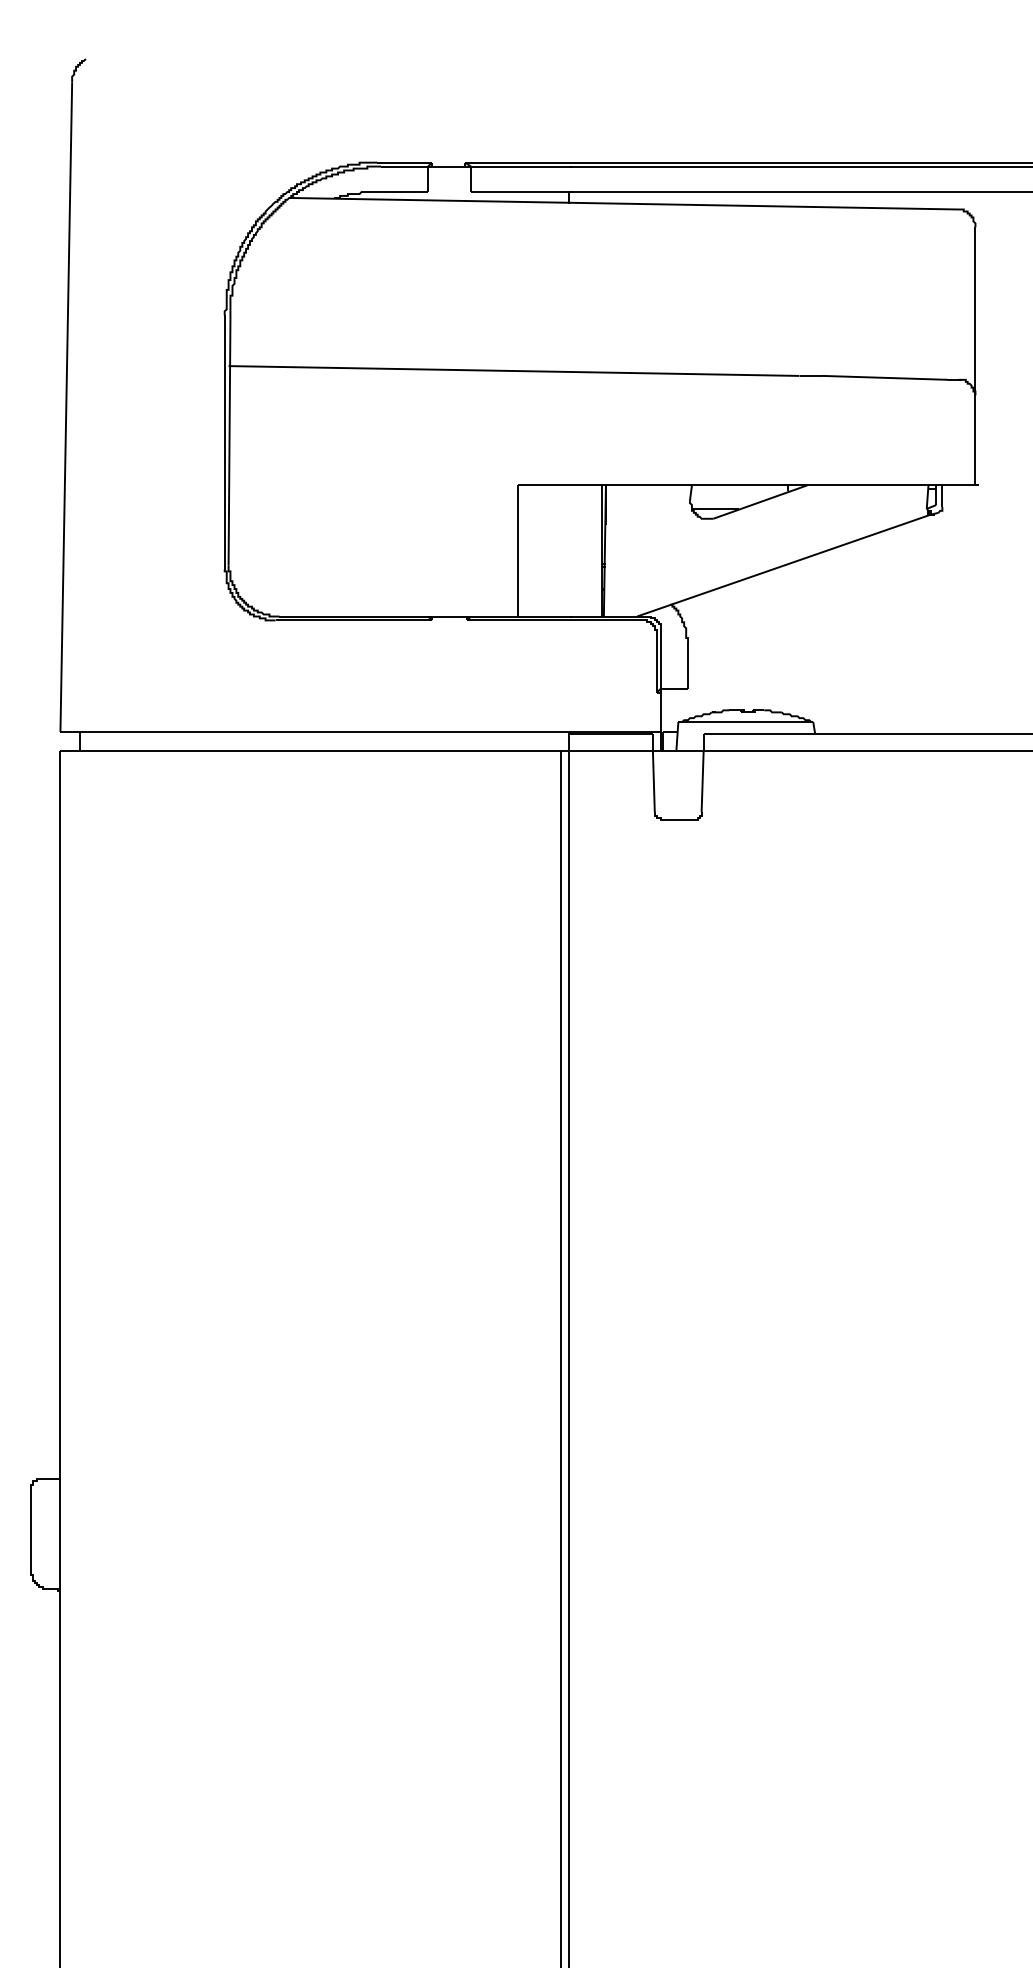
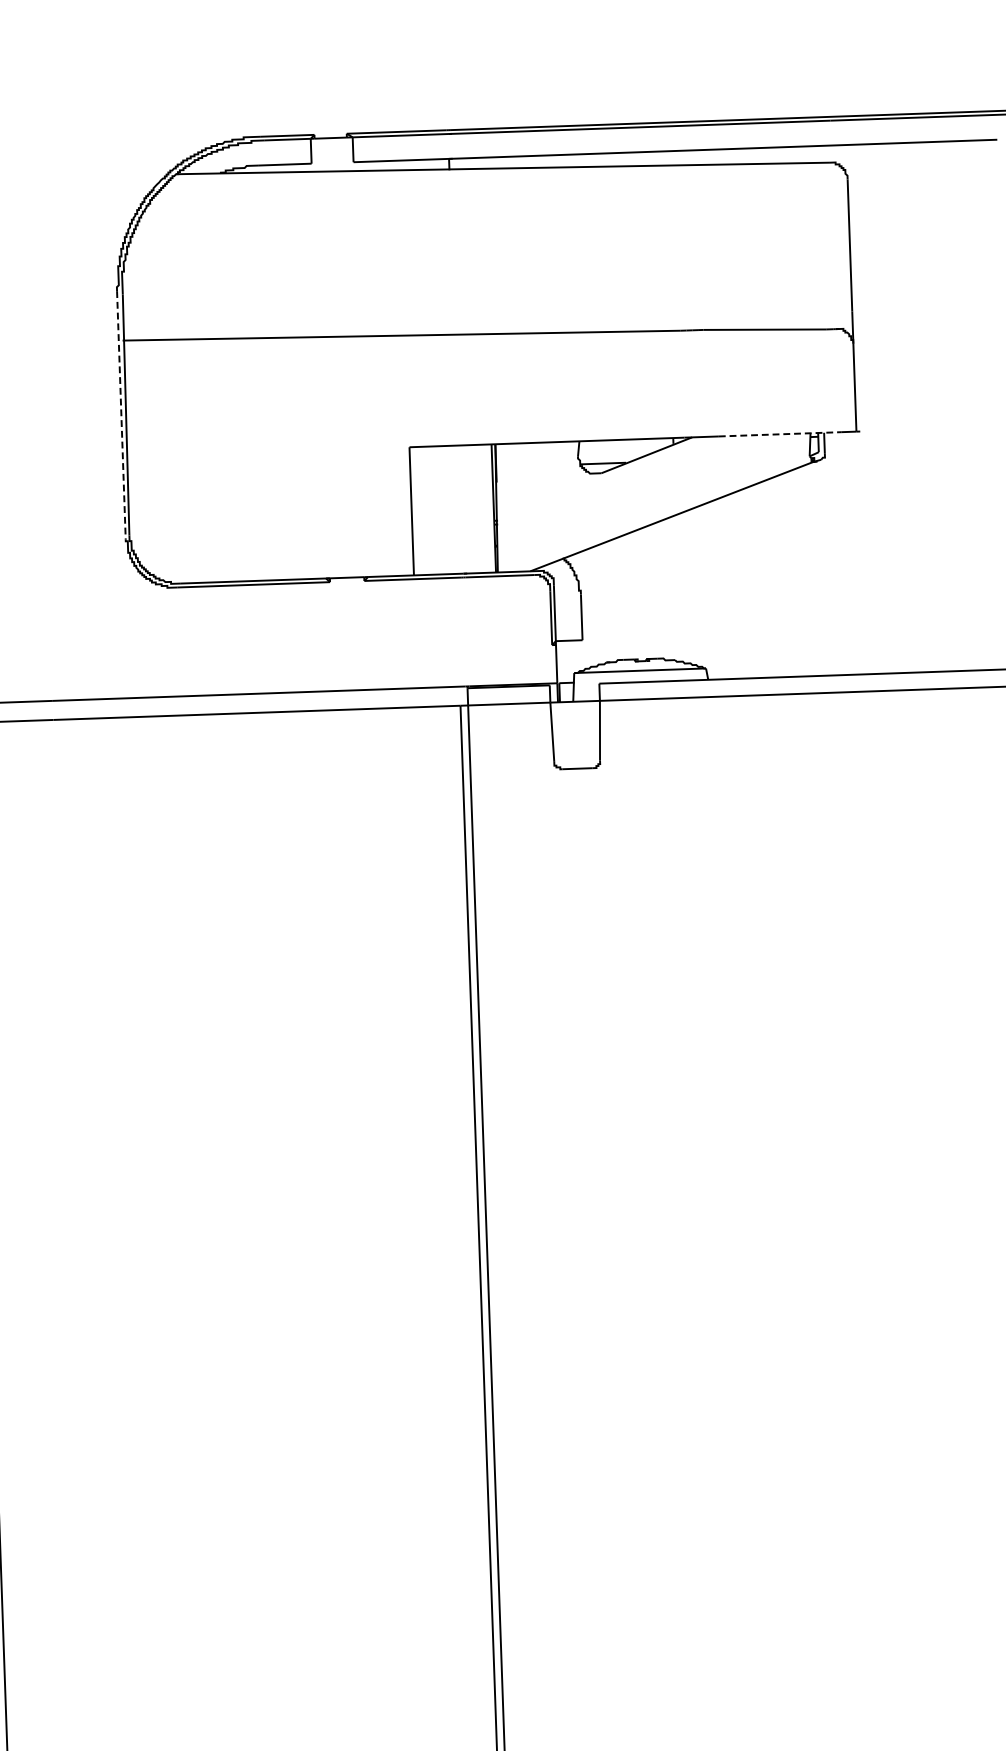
line: (224, 443) -> (121, 416), solid -> dashed
line: (897, 485) -> (780, 434), solid -> dashed

